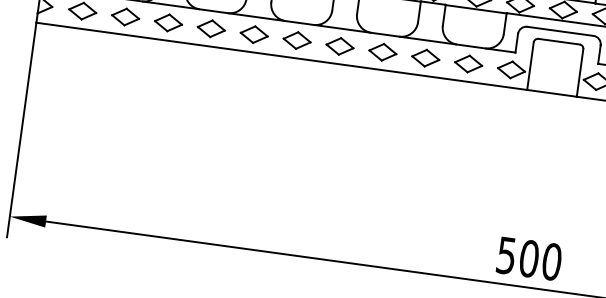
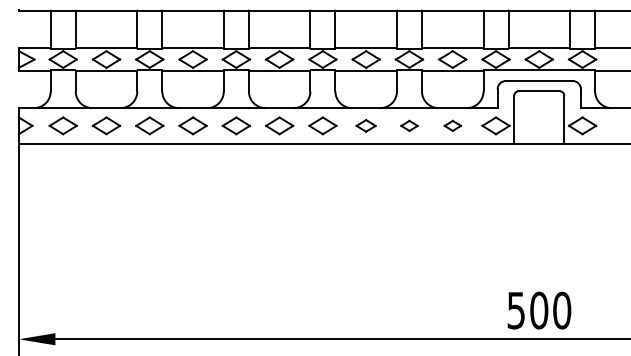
part: (382, 51) -> (365, 125), size x0.7
part: (425, 57) -> (409, 125), size x0.6
part: (468, 63) -> (452, 125), size x0.6

